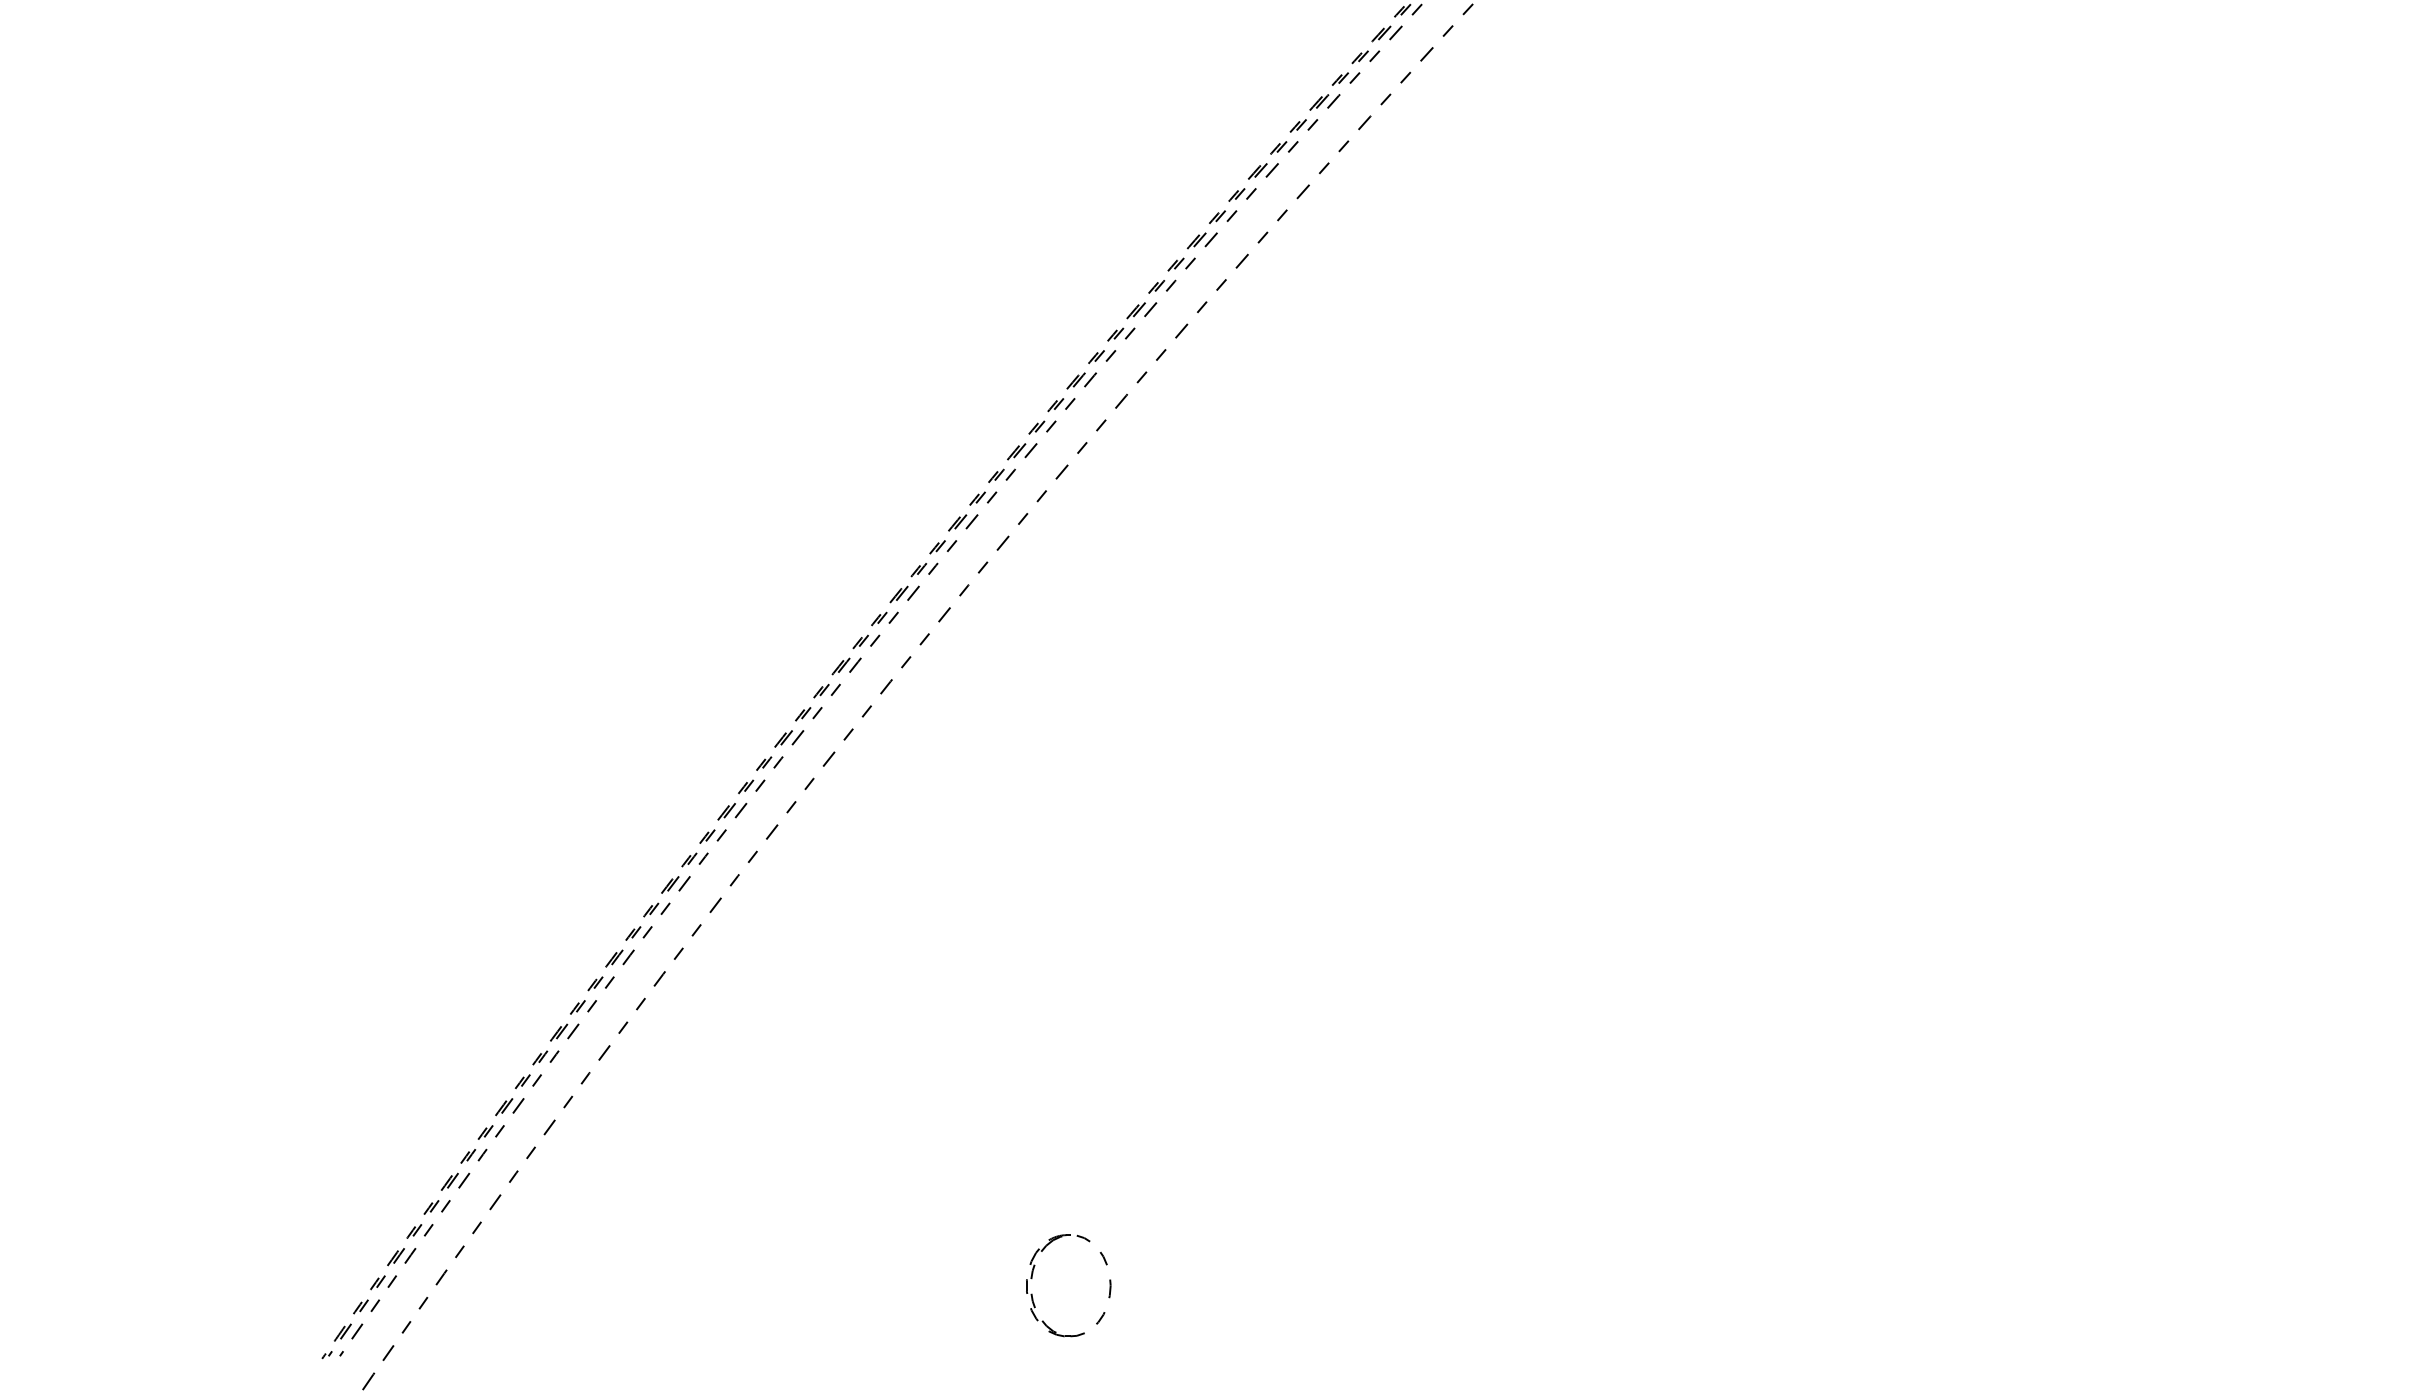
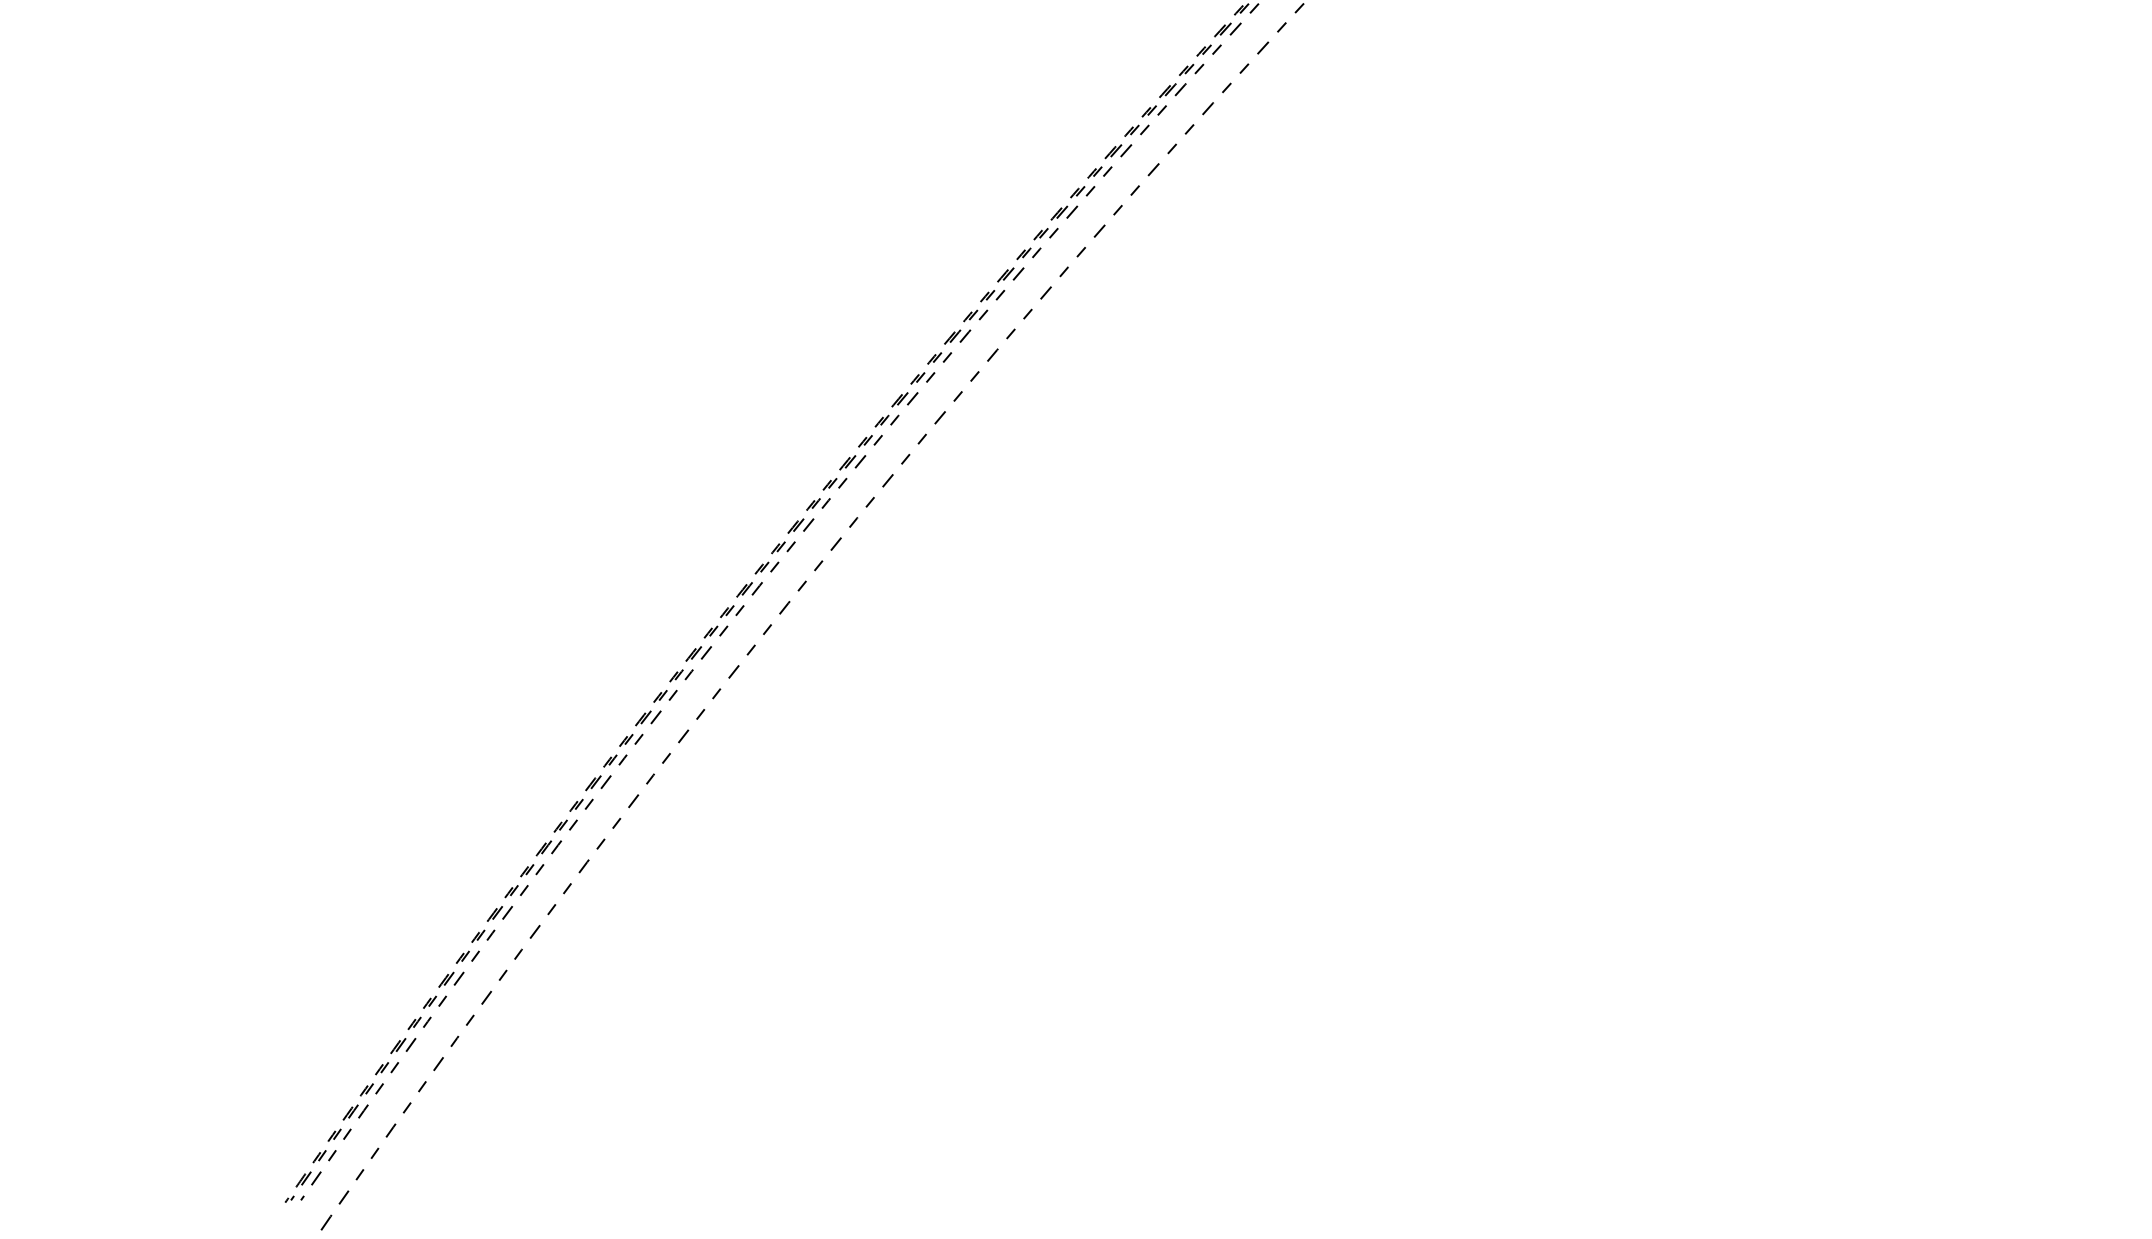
part: (1032, 1278) -> (914, 1131), removed

